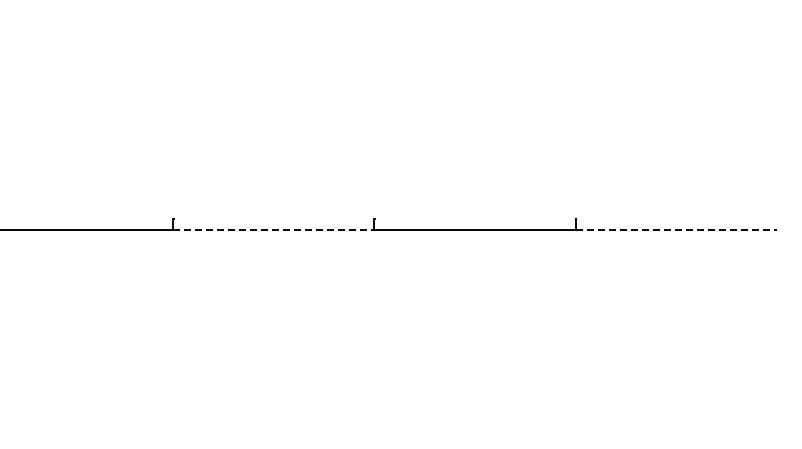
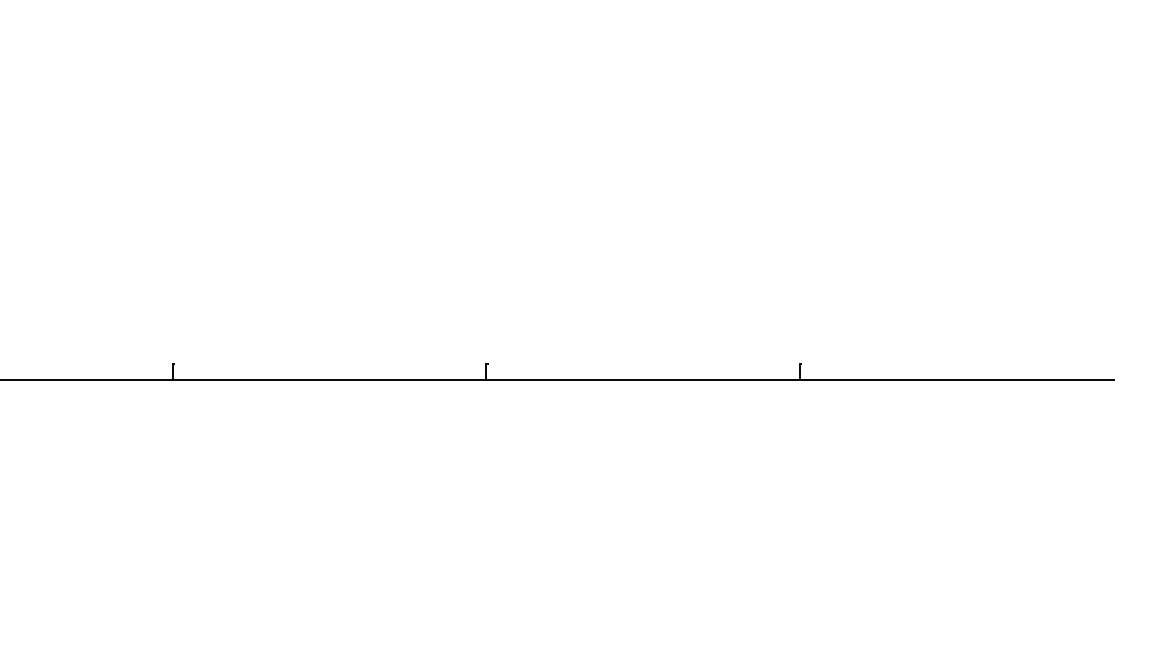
line: (273, 229) -> (328, 379), dashed -> solid
line: (676, 229) -> (957, 379), dashed -> solid

